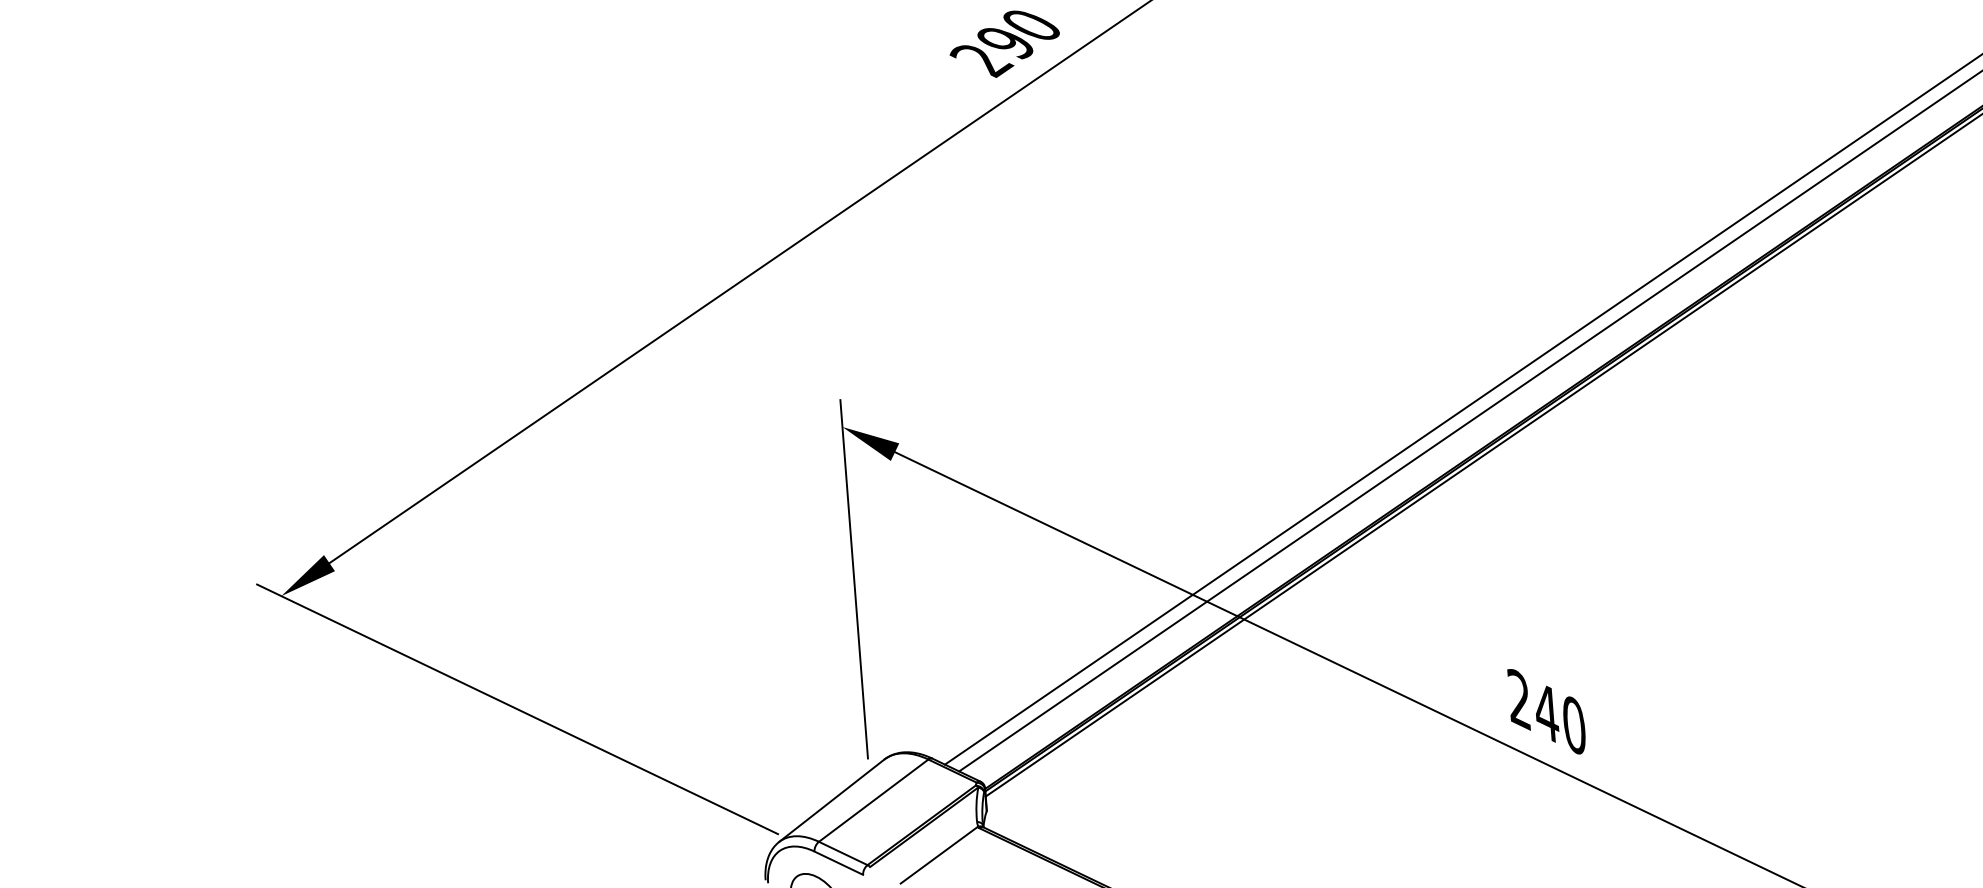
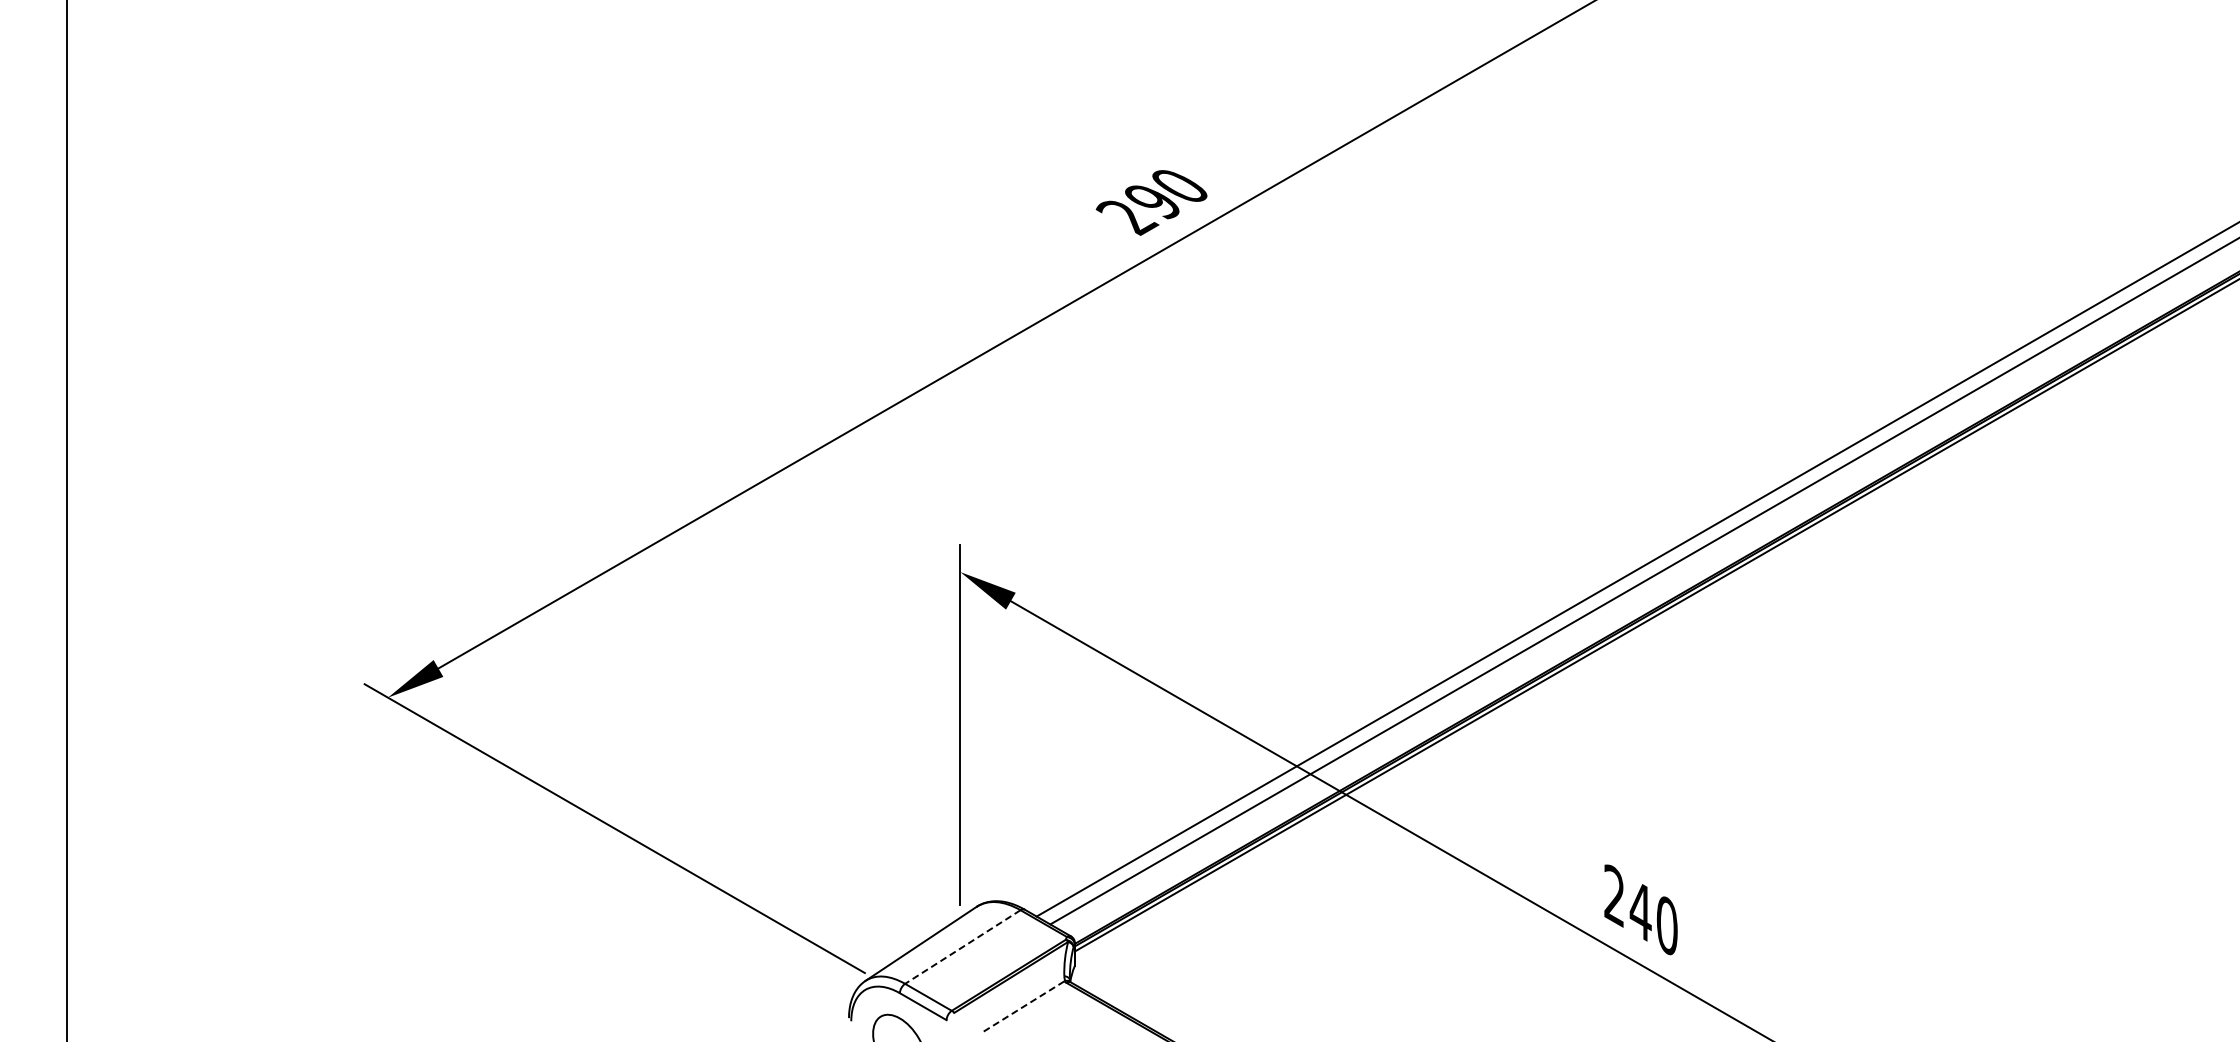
line: (873, 801) -> (962, 947), solid -> dashed
line: (938, 855) -> (1023, 1006), solid -> dashed

